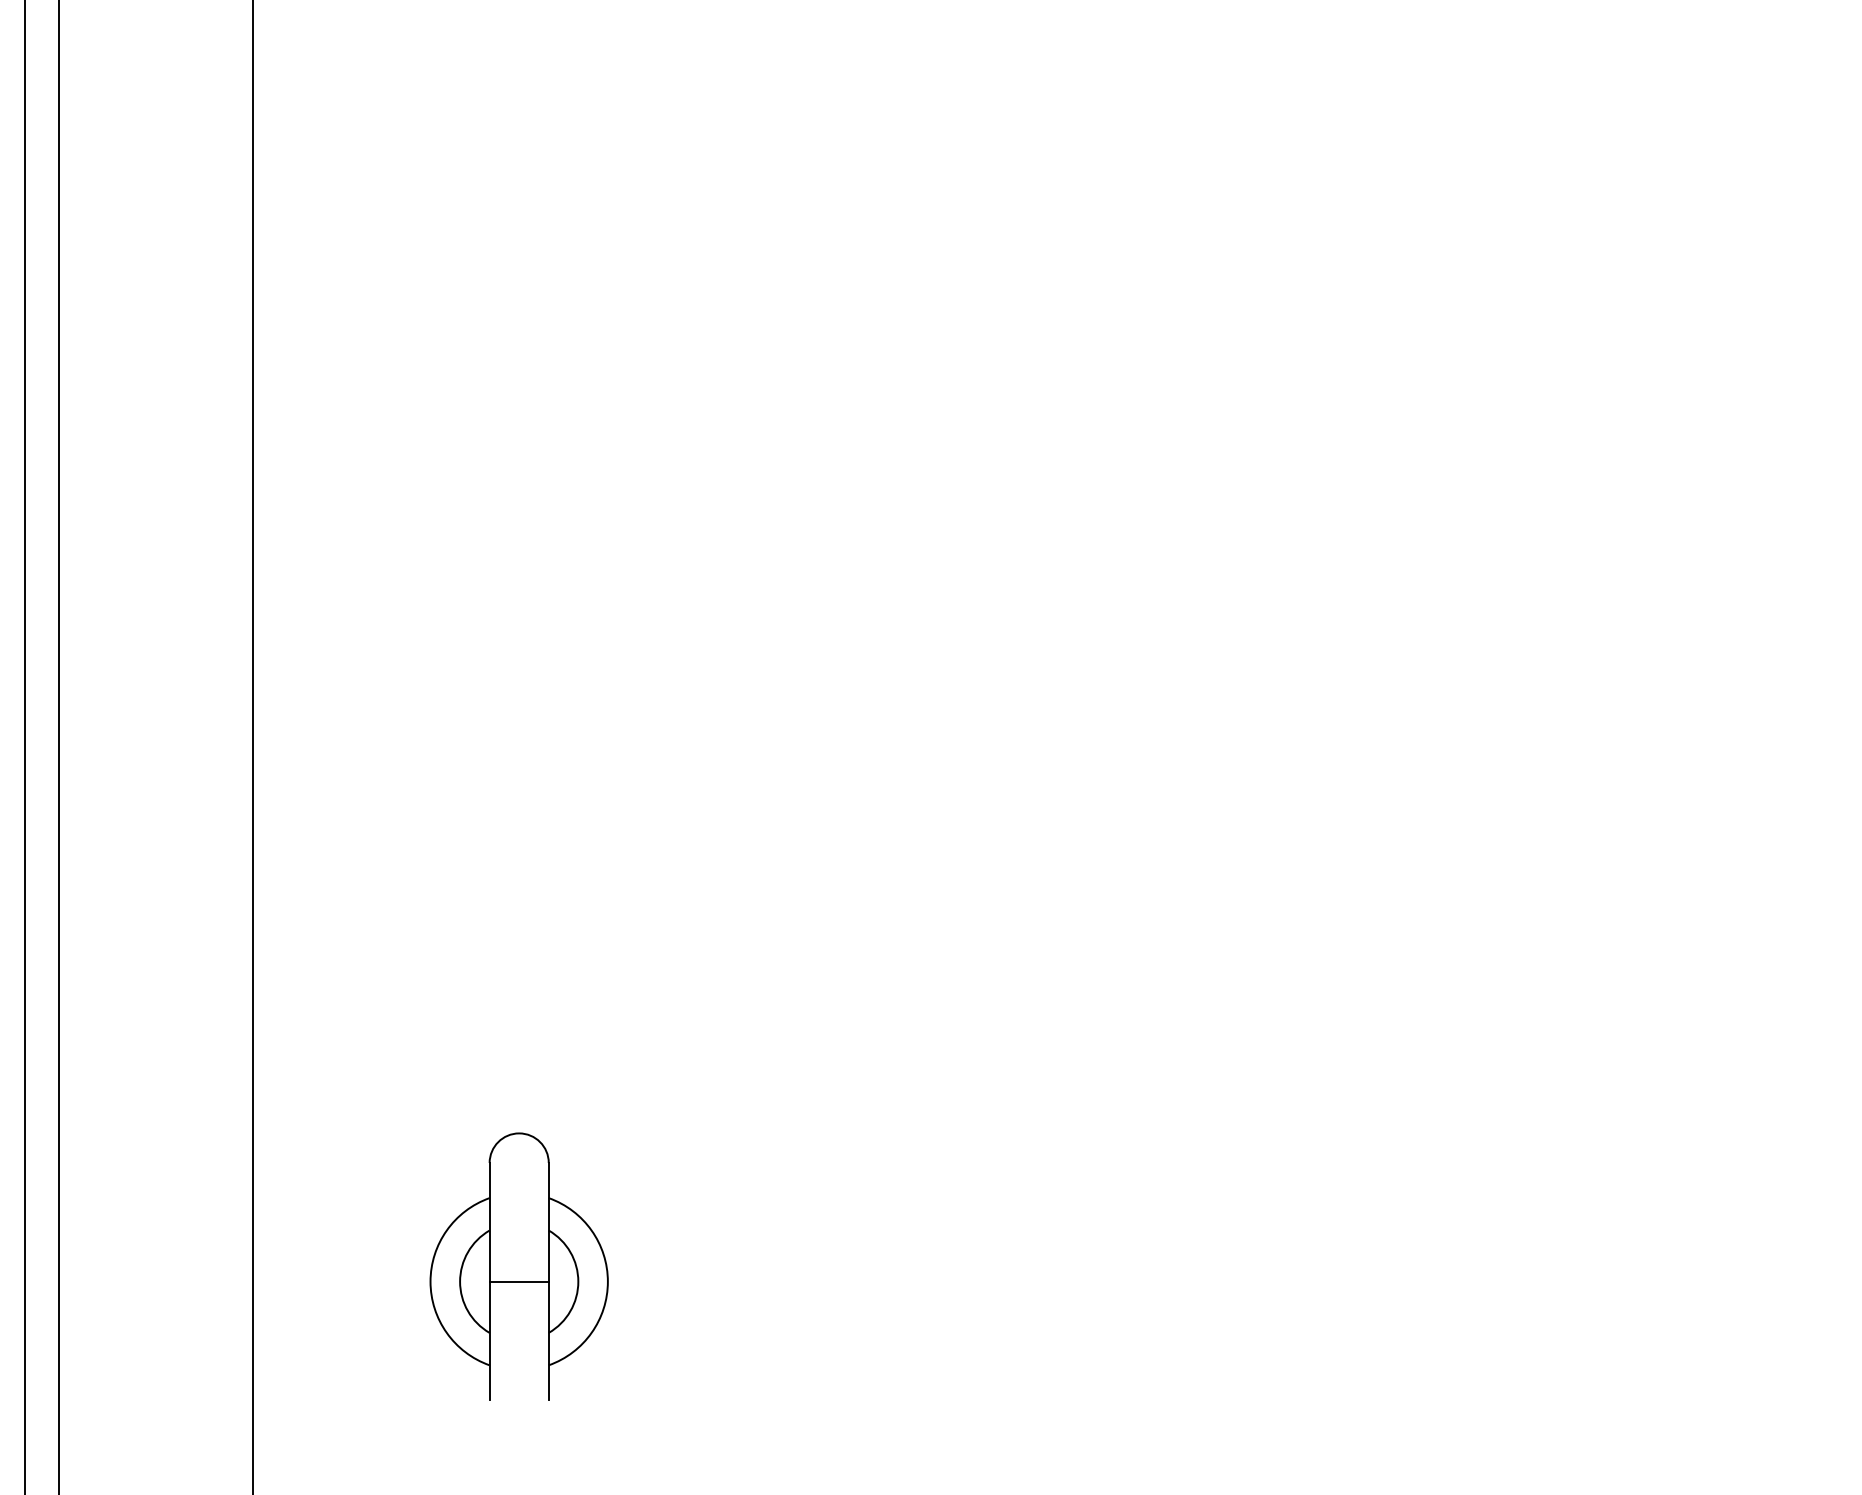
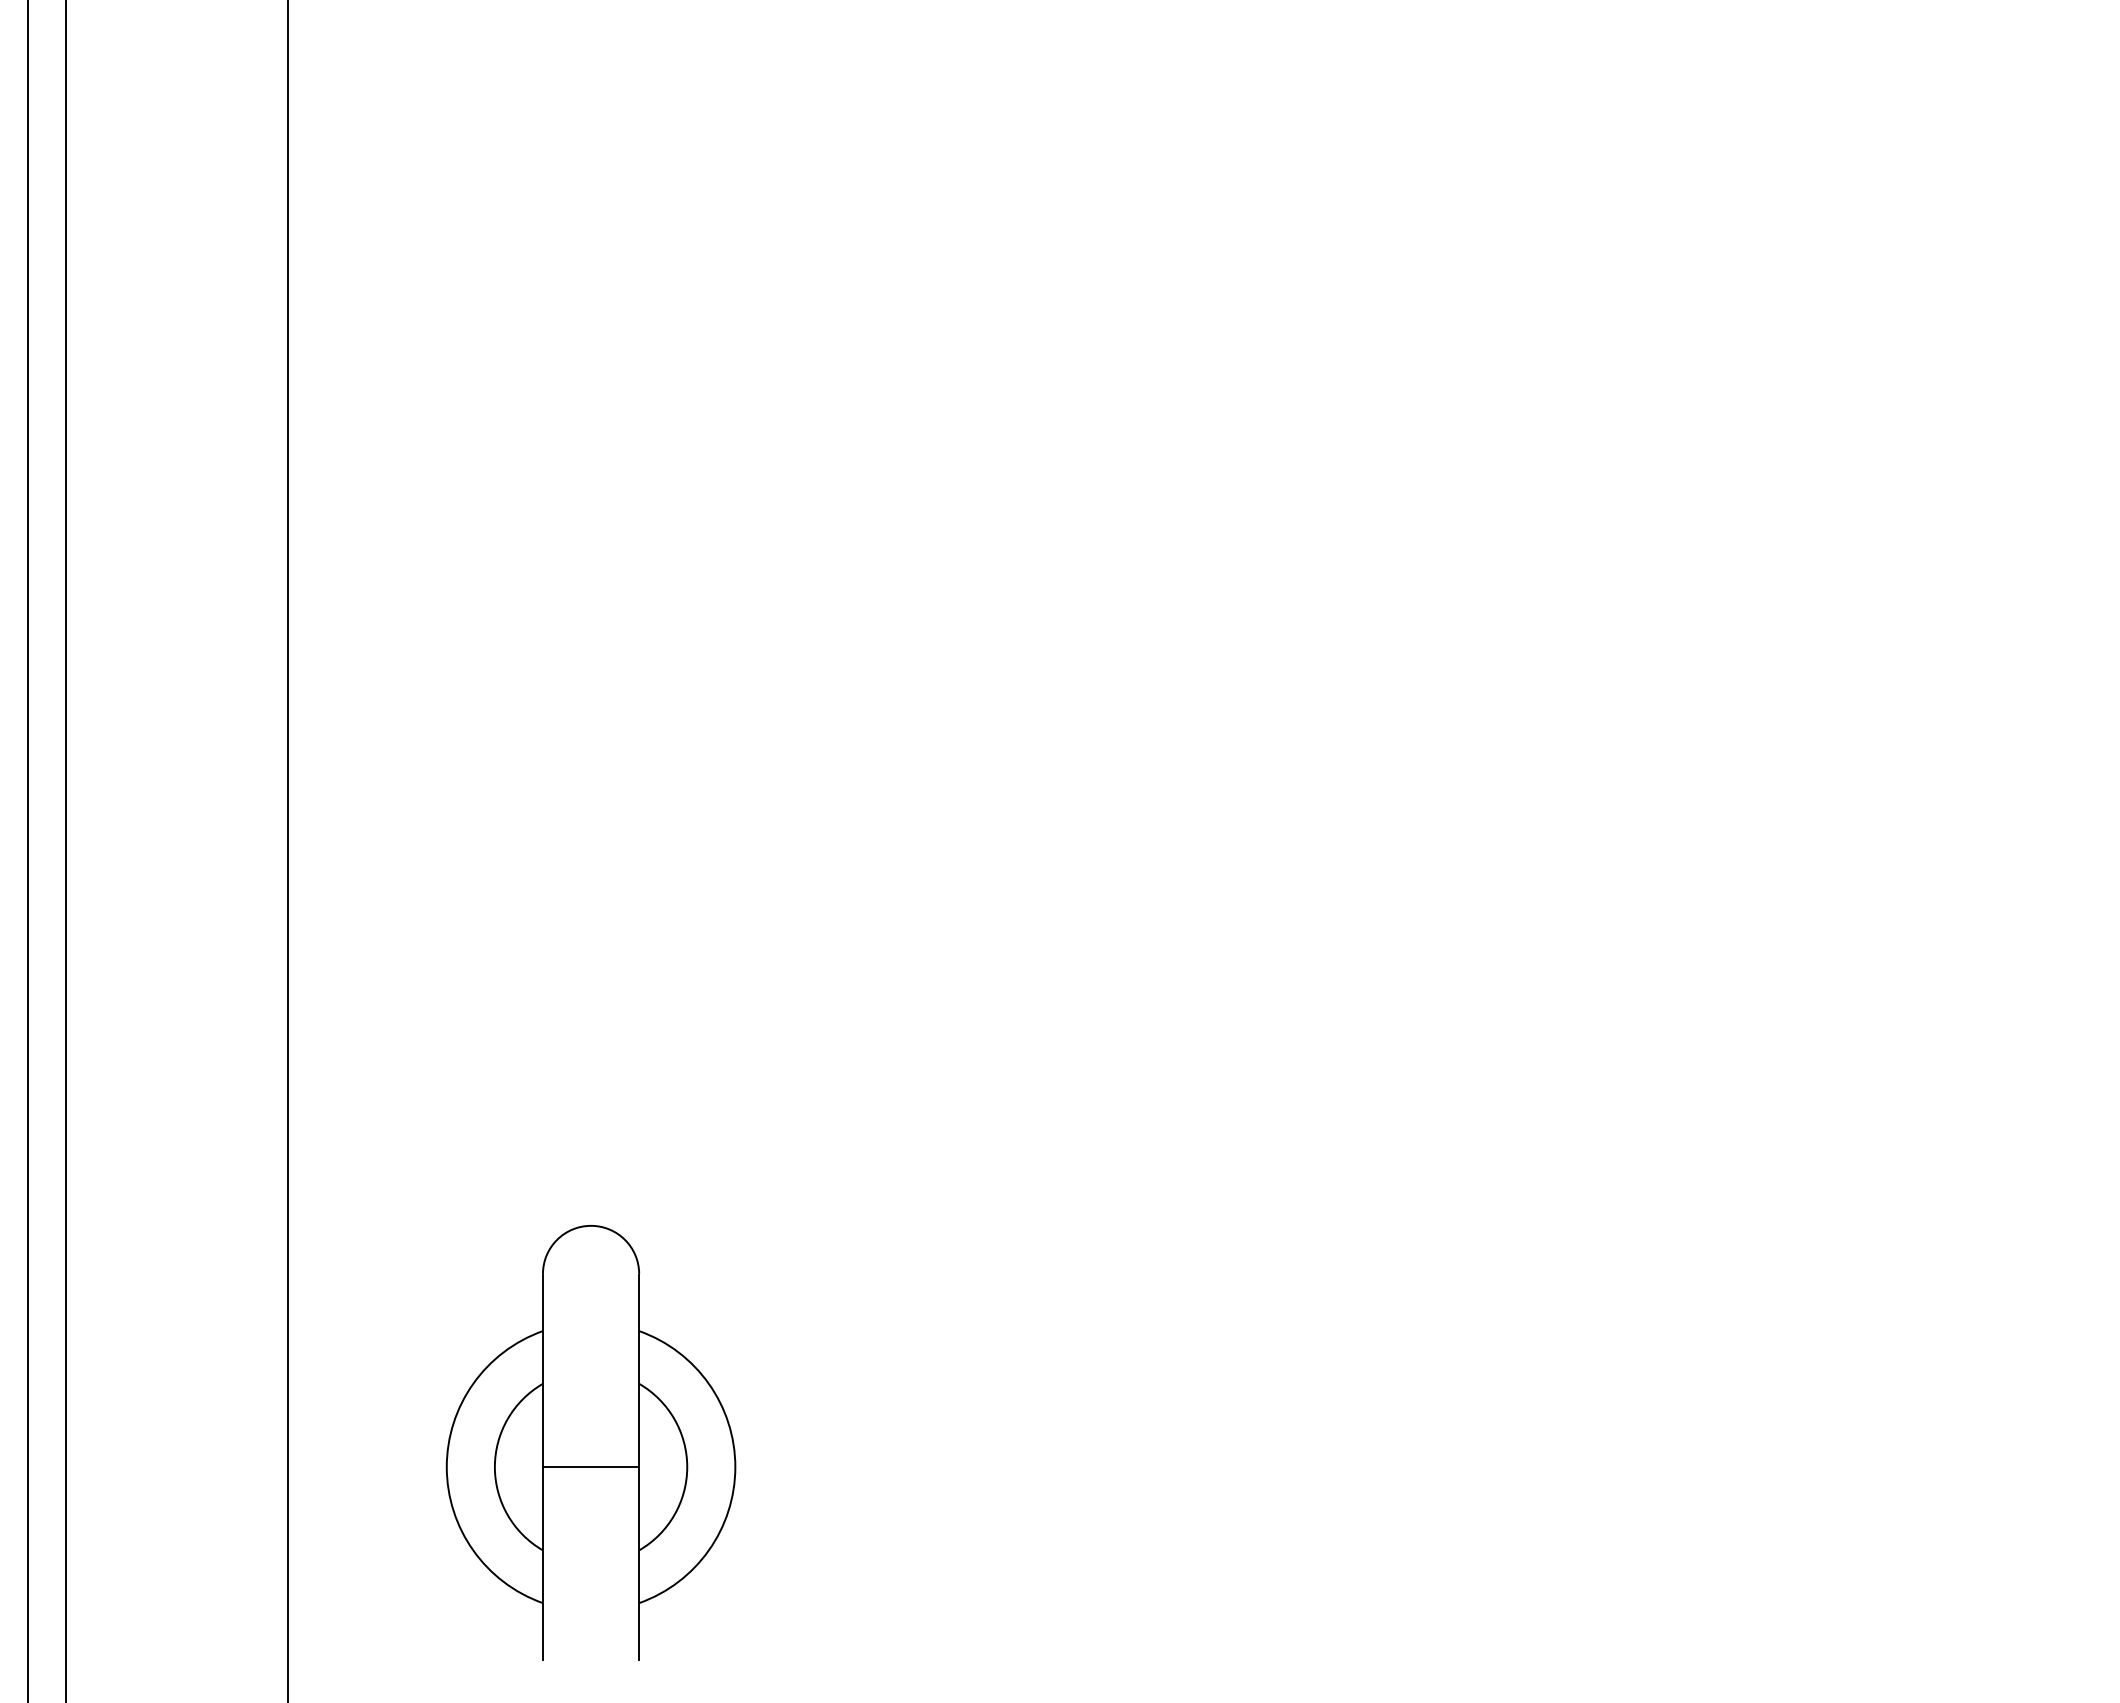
part: (518, 1266) -> (590, 1442), size x1.43

